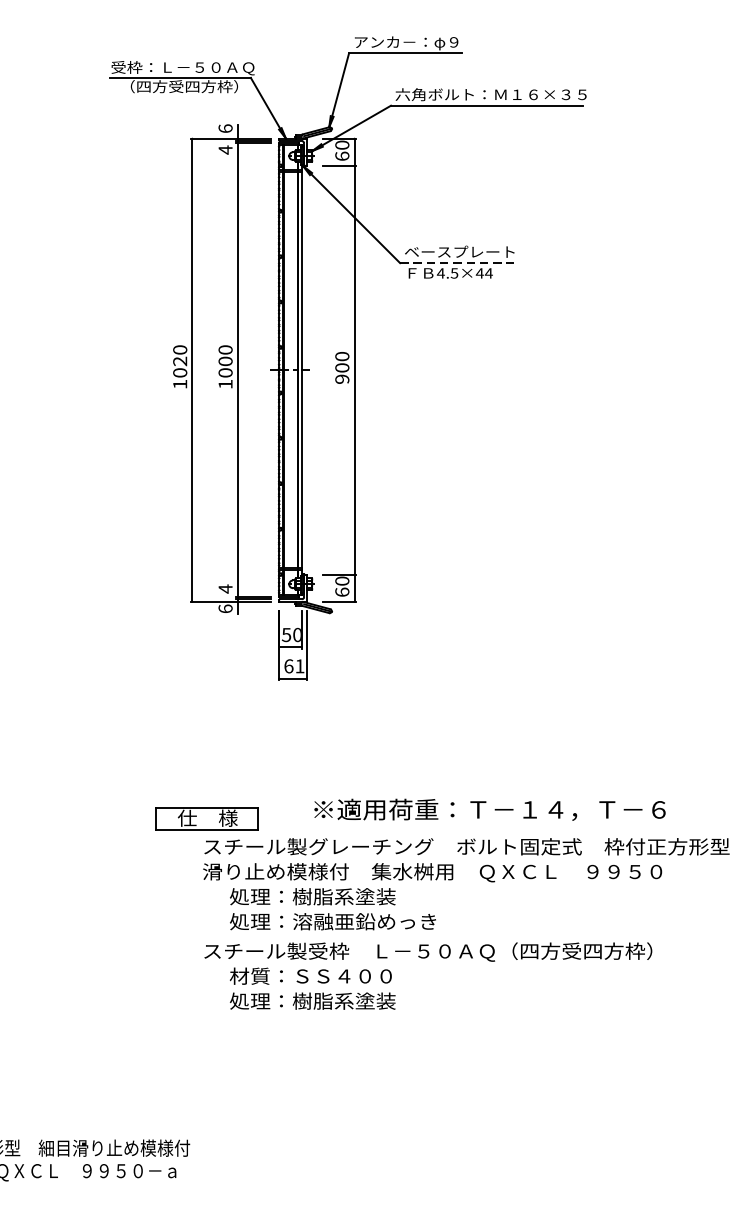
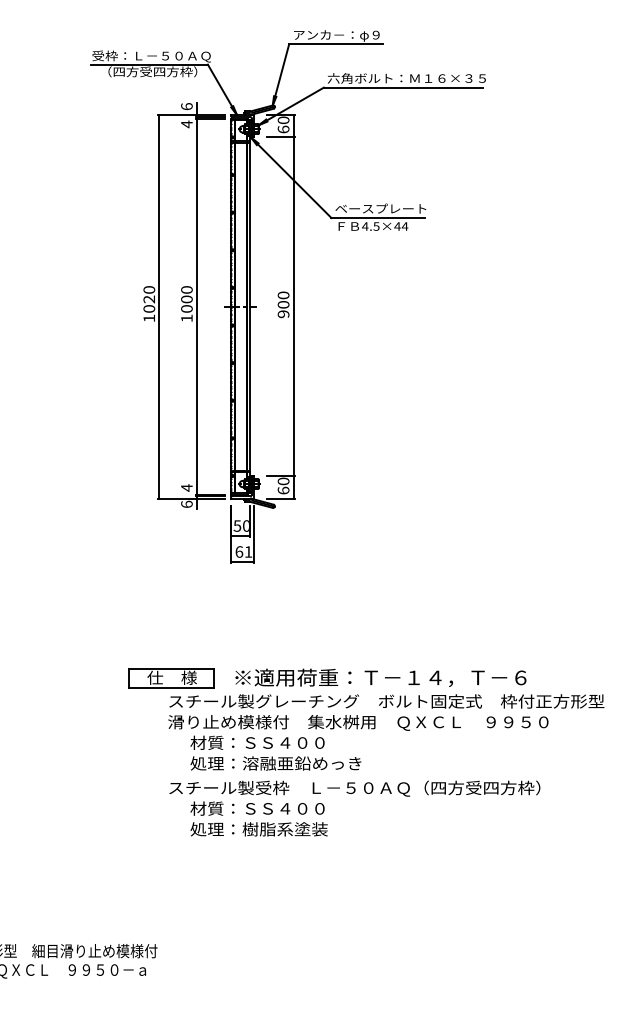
line: (456, 263) -> (378, 218), dashed -> solid
text: (489, 809) -> (380, 677), moved
text: (312, 896) -> (258, 742), 処理：樹脂系塗装 -> 材質：ＳＳ４００

